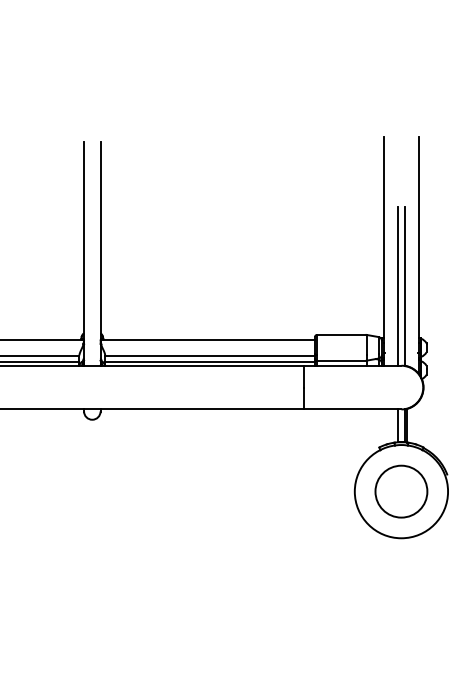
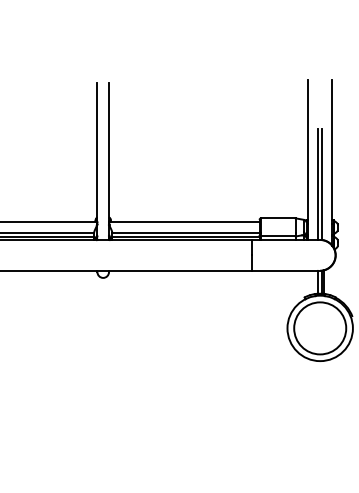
circle: (401, 491) -> (320, 328), size x1.43

